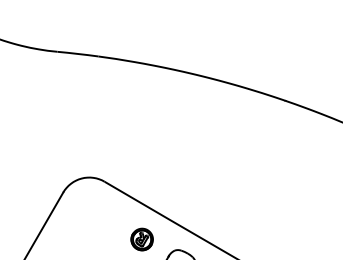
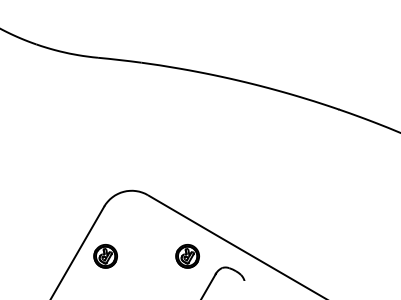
part: (64, 239) -> (105, 256), added

